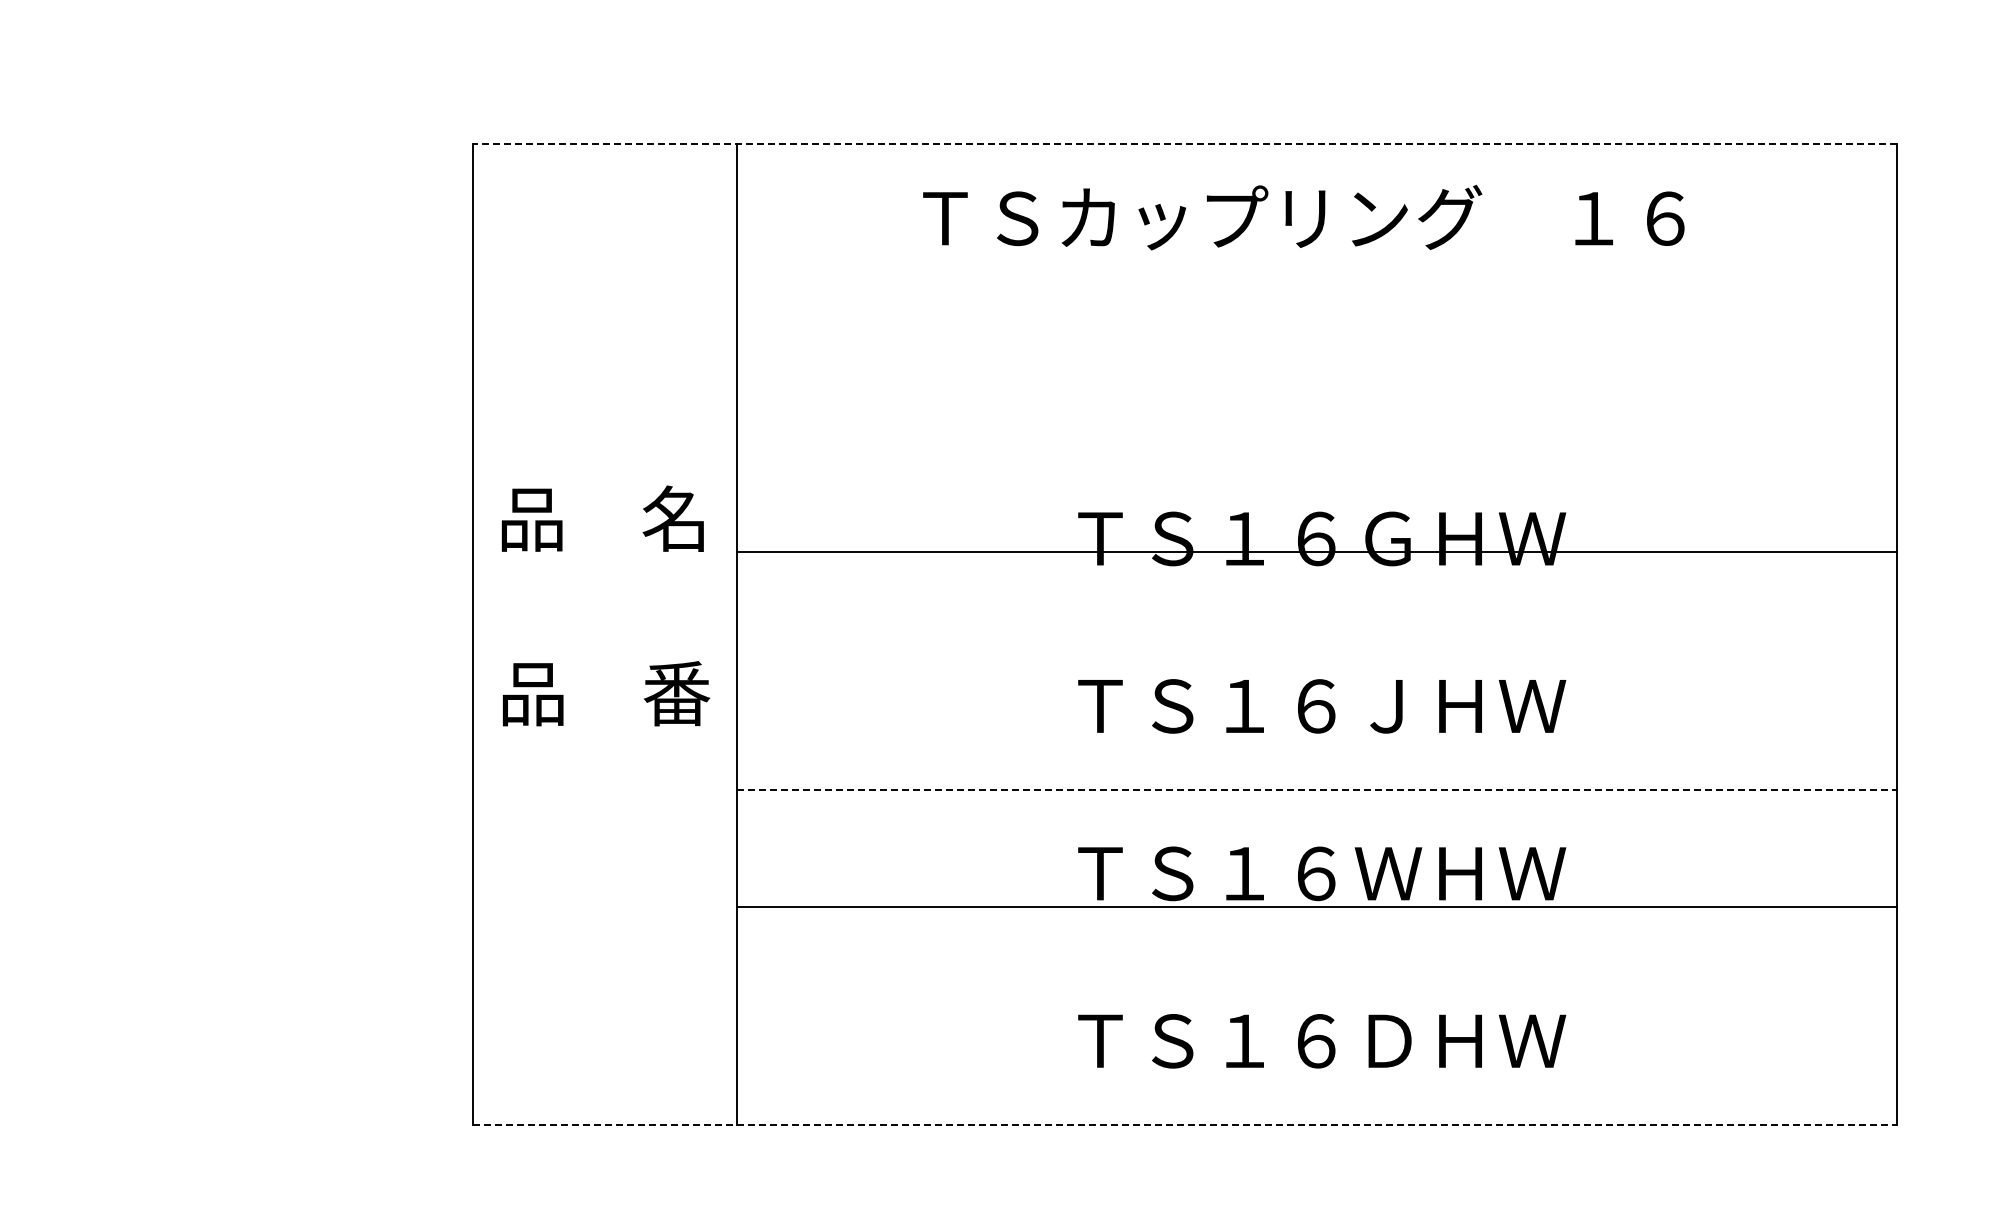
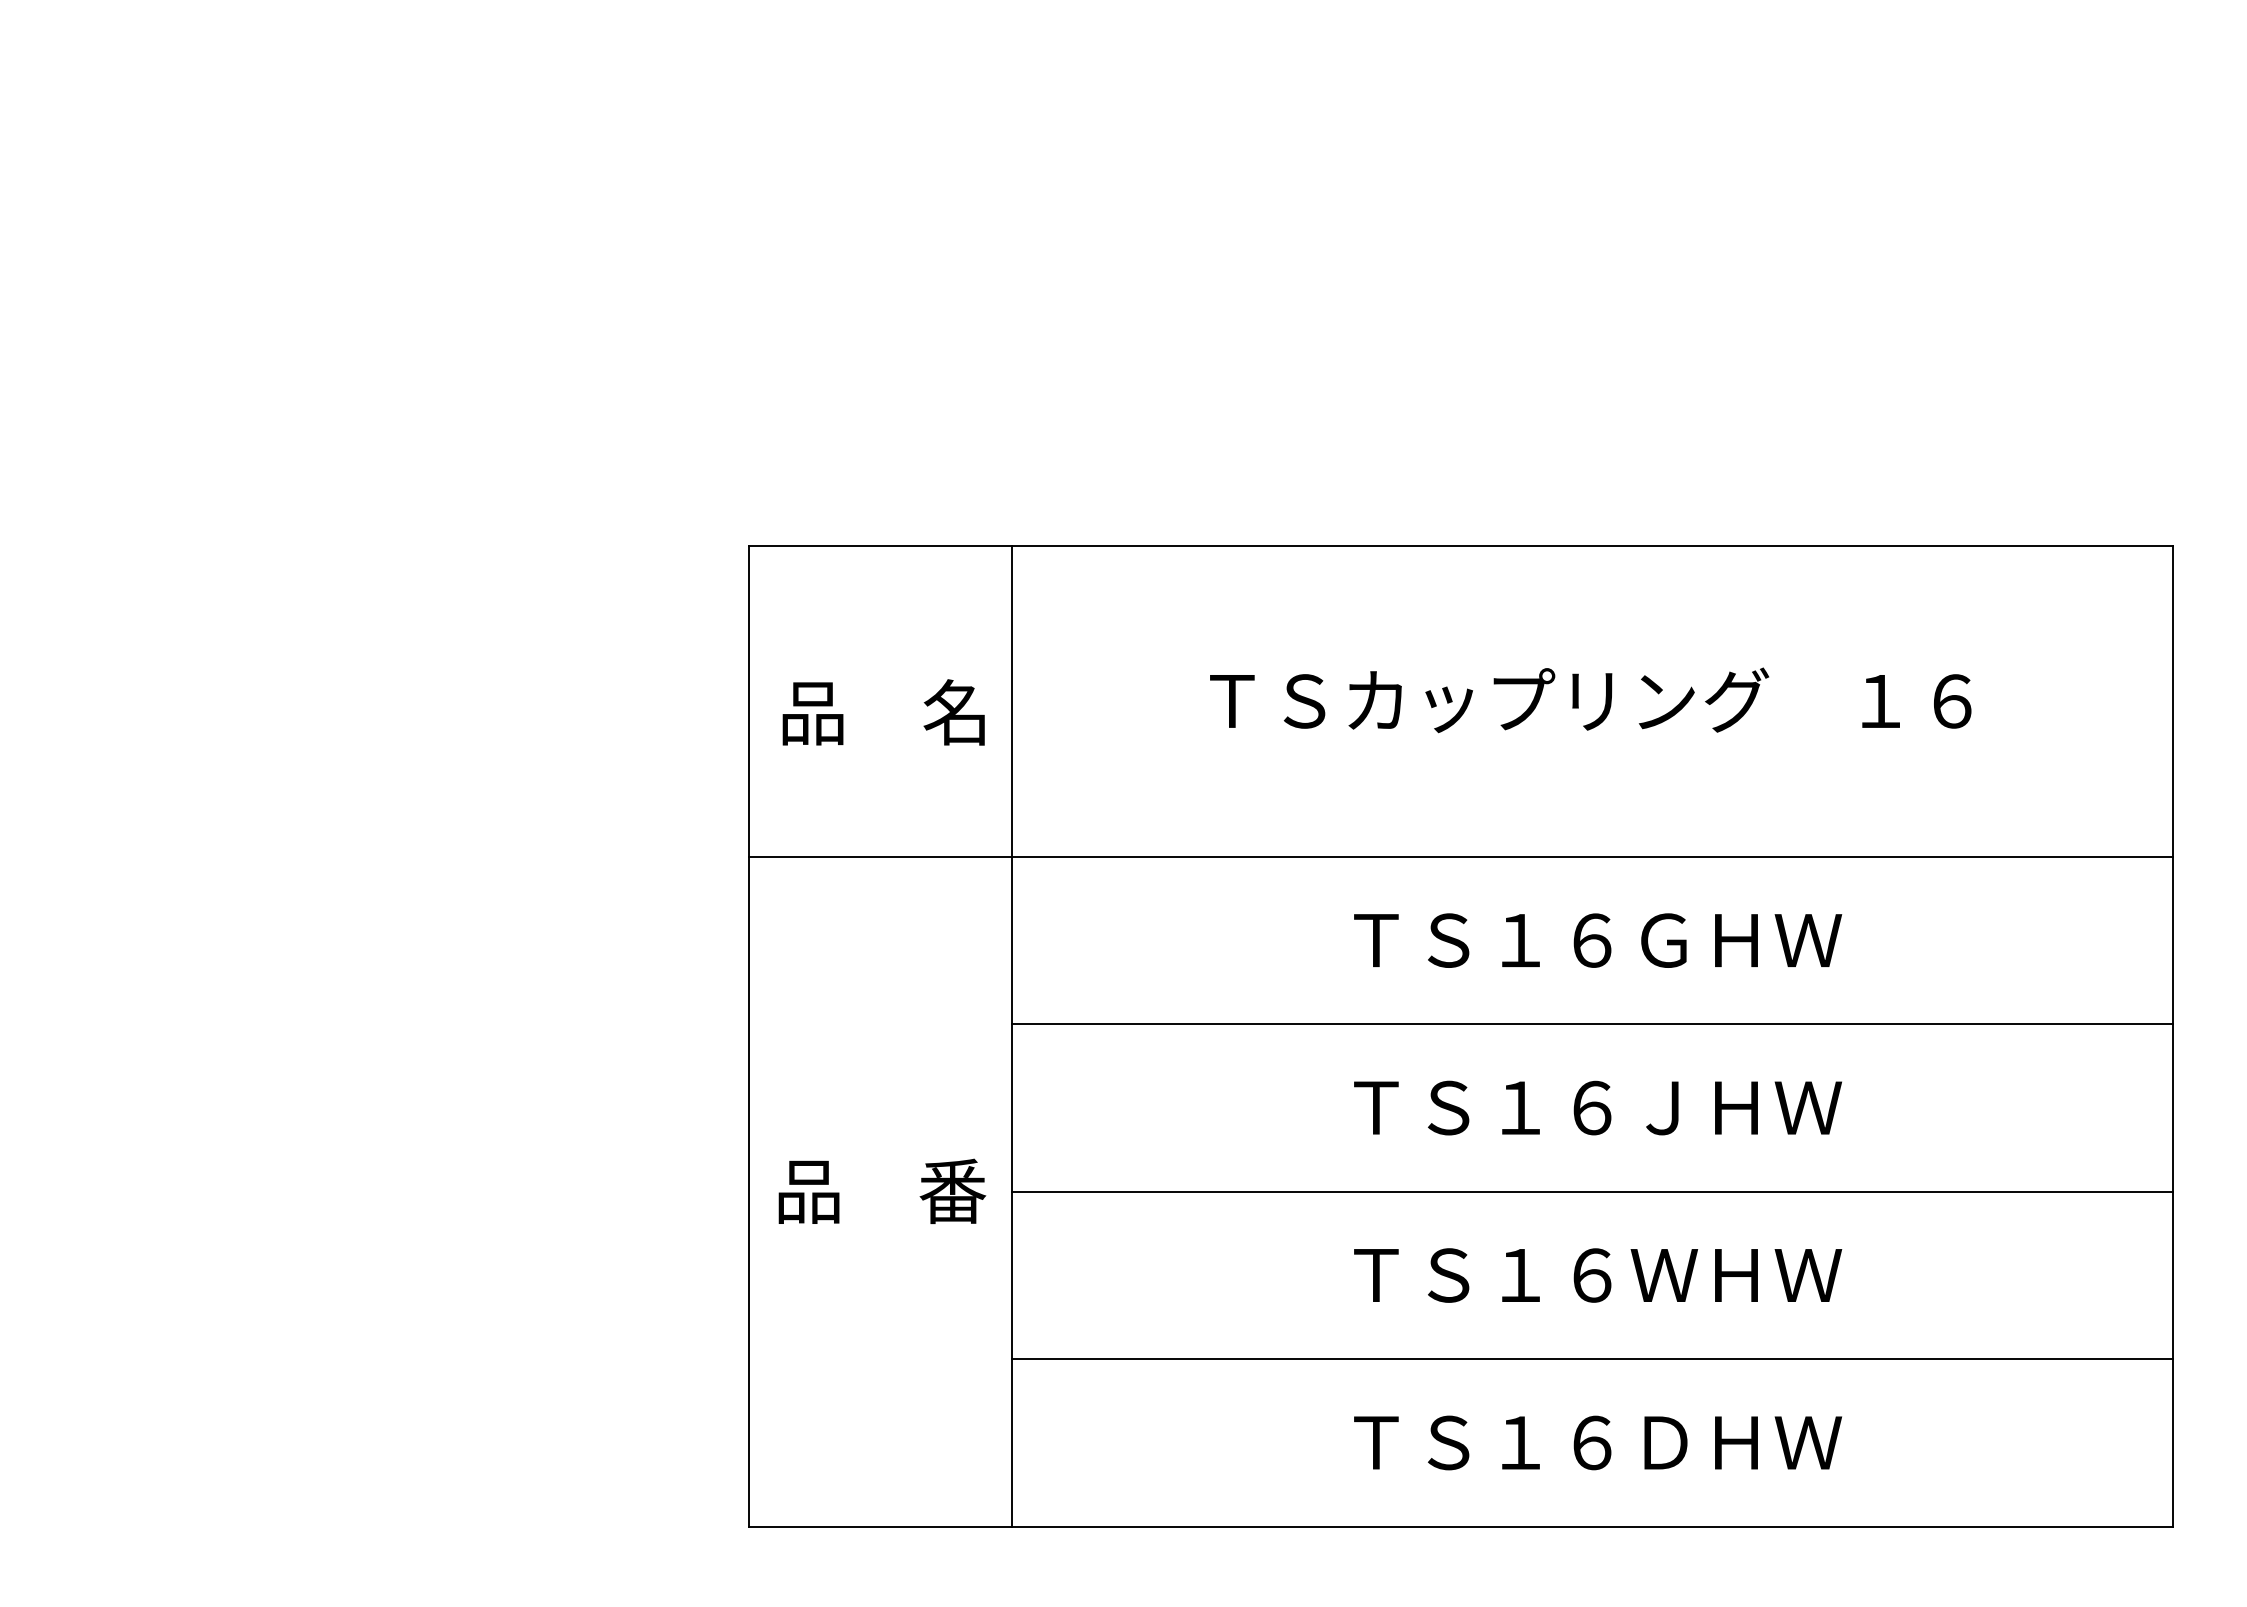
line: (1184, 144) -> (1460, 546), dashed -> solid
text: (1303, 217) -> (1590, 700), moved
line: (1184, 454) -> (1460, 856), added
text: (602, 518) -> (883, 712), moved
line: (1316, 551) -> (1592, 1024), moved
text: (606, 692) -> (882, 1190), moved
line: (1316, 789) -> (1592, 1191), dashed -> solid
line: (1316, 906) -> (1592, 1359), moved
line: (1184, 1124) -> (1460, 1526), dashed -> solid

